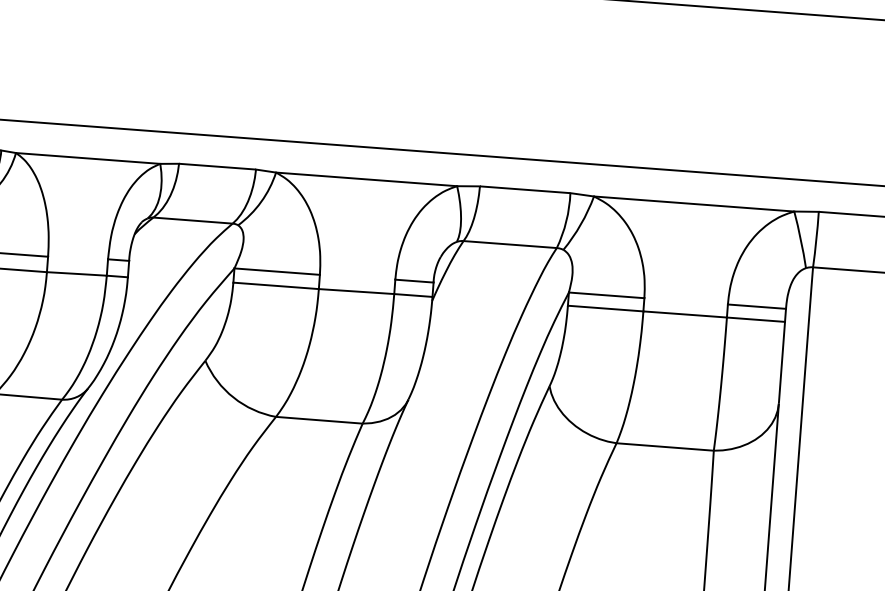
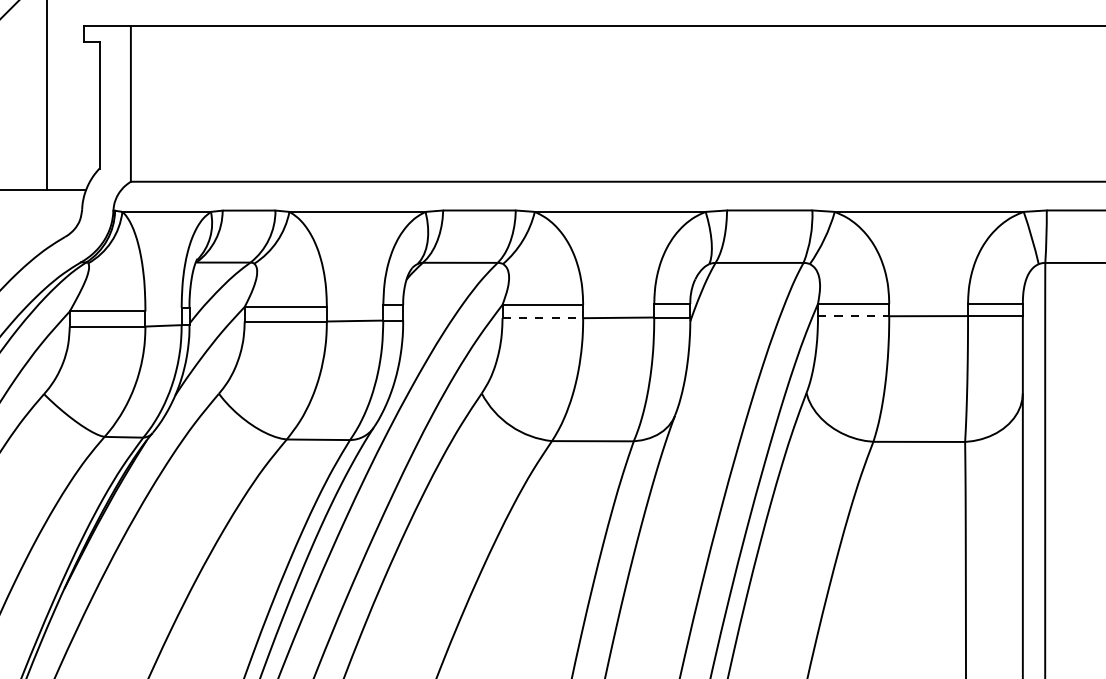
line: (276, 286) -> (543, 318), solid -> dashed
line: (605, 308) -> (853, 316), solid -> dashed

